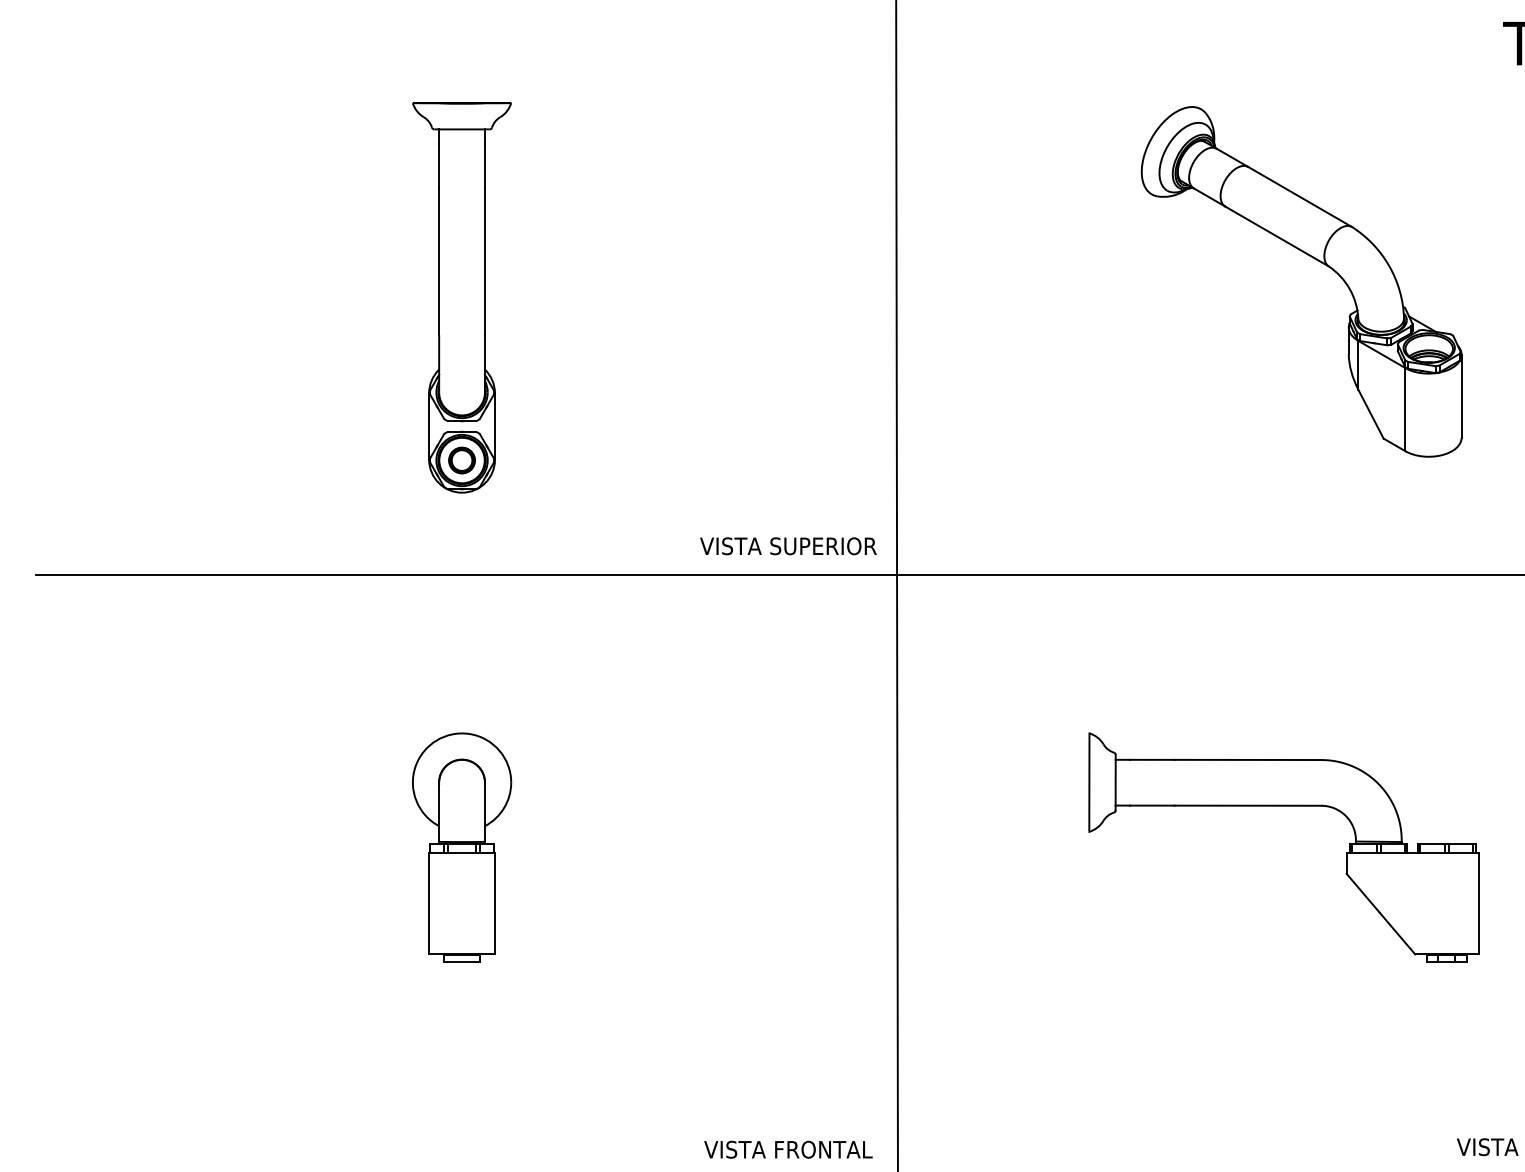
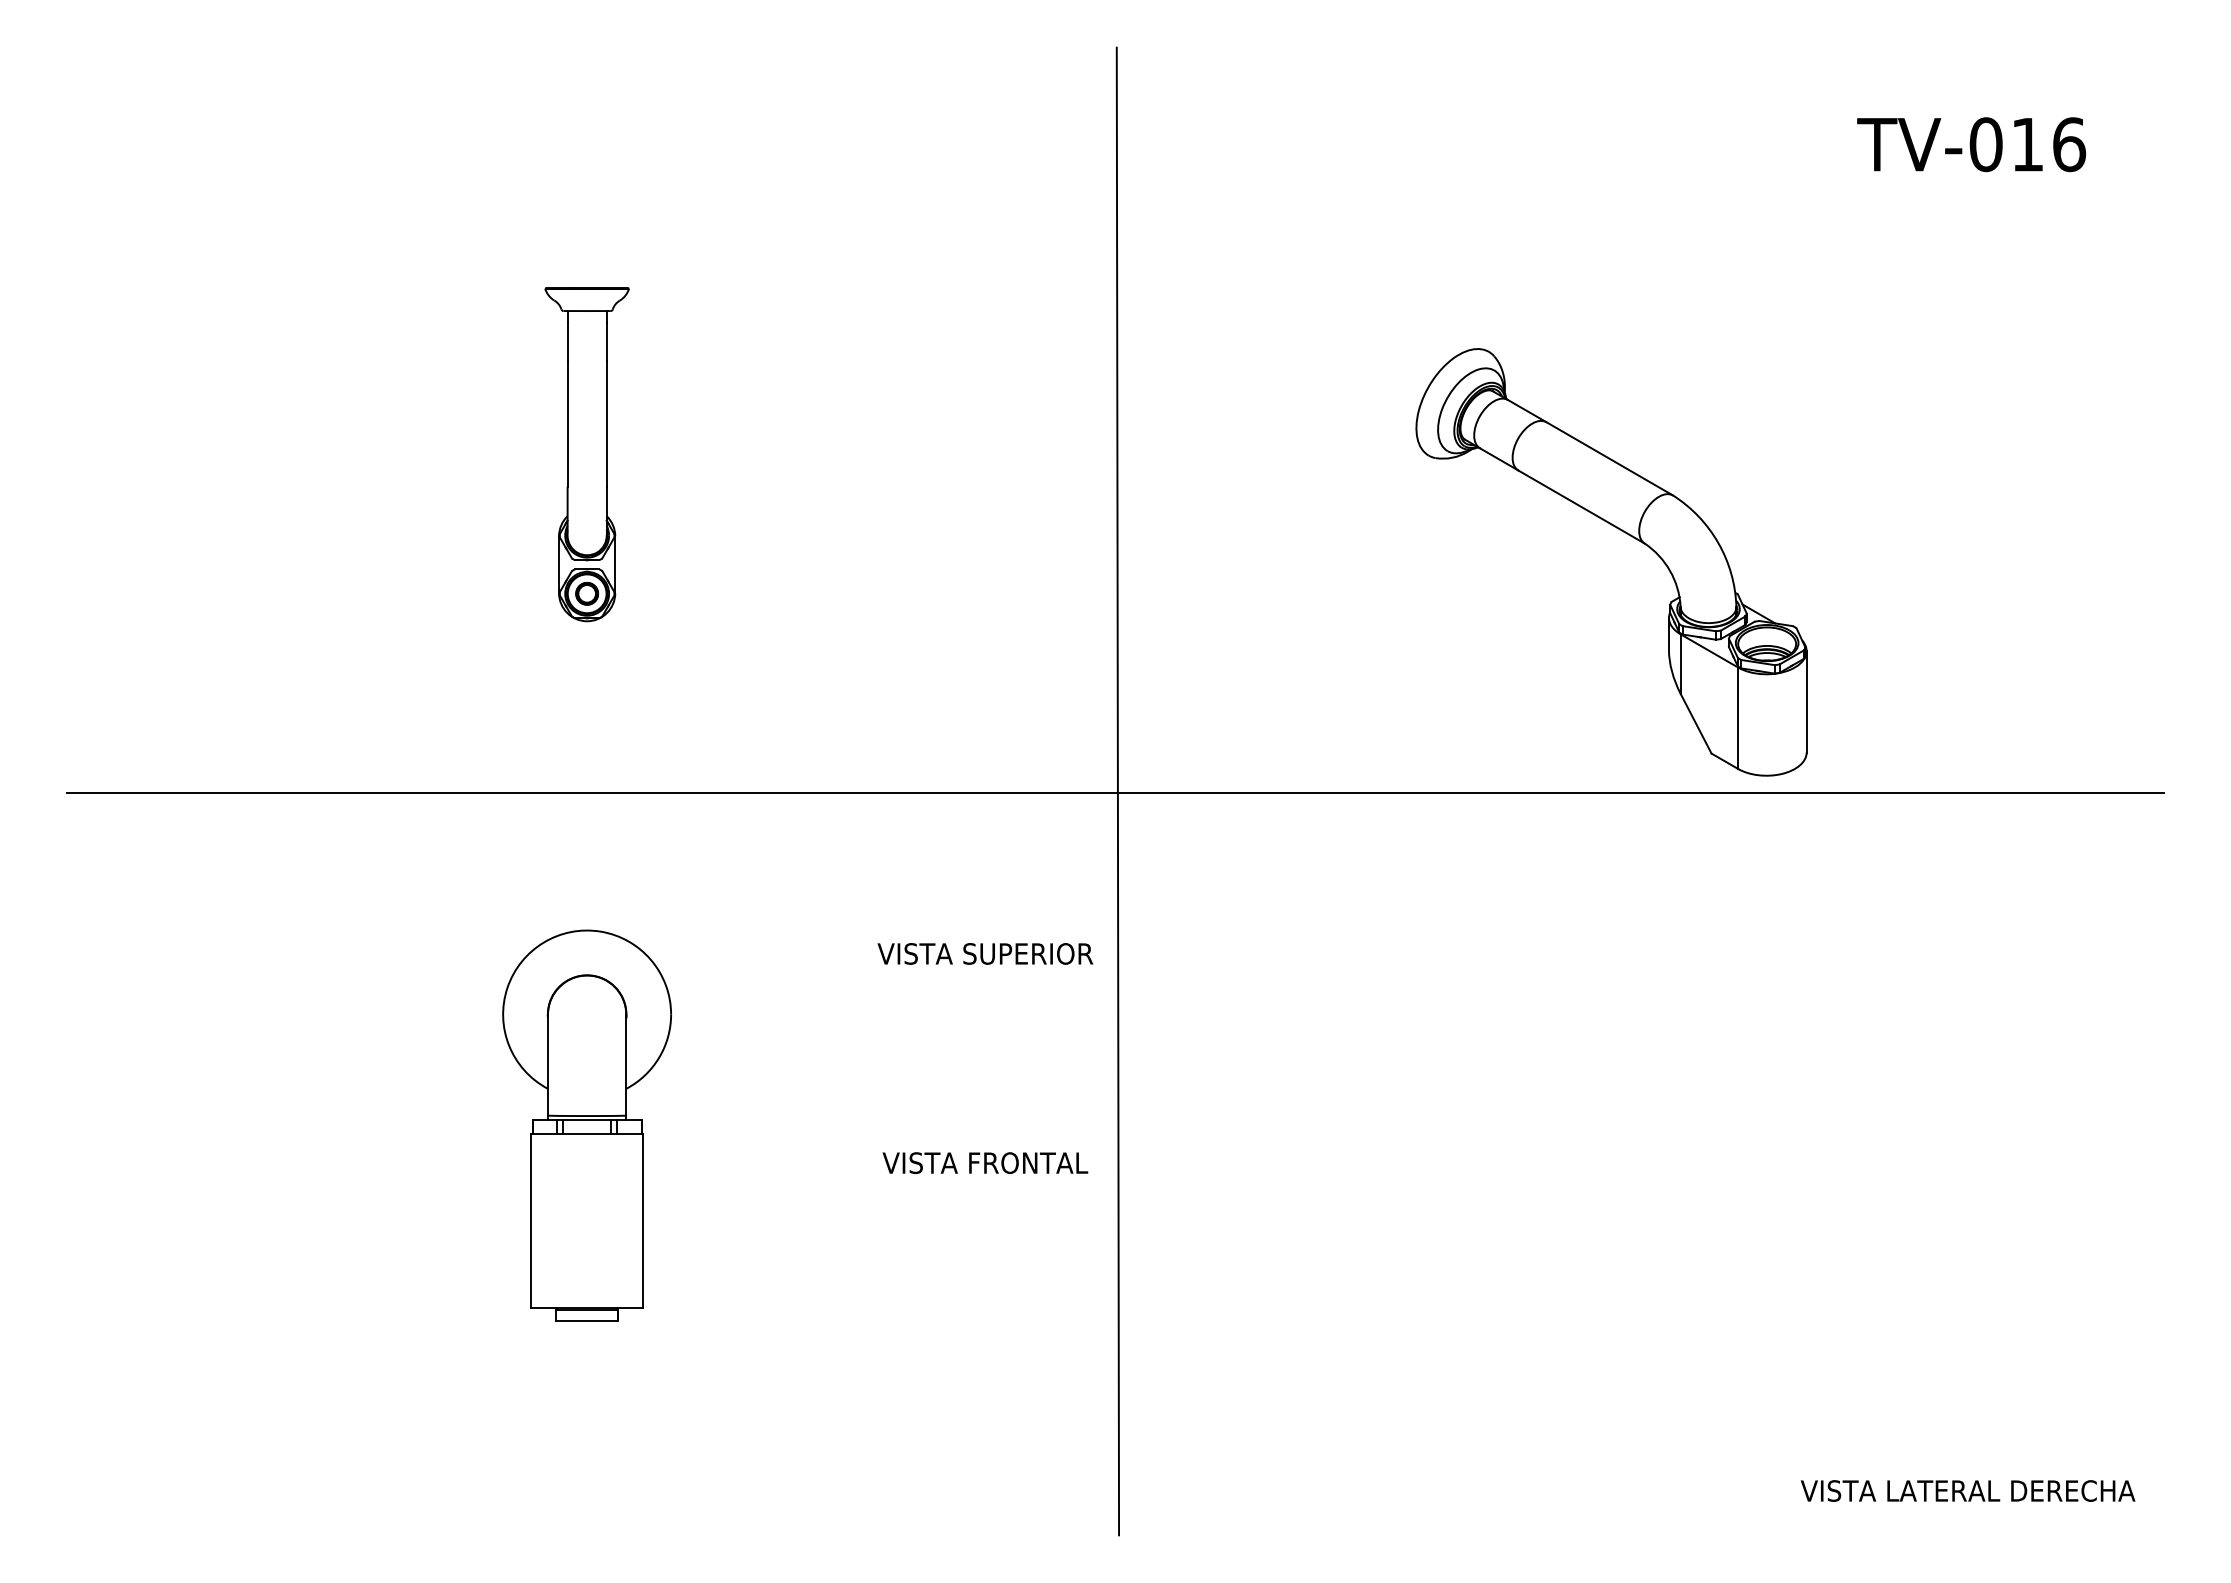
part: (1313, 259) -> (1626, 534), moved
part: (461, 297) -> (586, 454), size x0.7
text: (788, 545) -> (985, 953), moved
part: (1283, 806) -> (1589, 1075), removed
part: (462, 847) -> (587, 1125), size x1.4
text: (788, 1150) -> (985, 1163), moved

